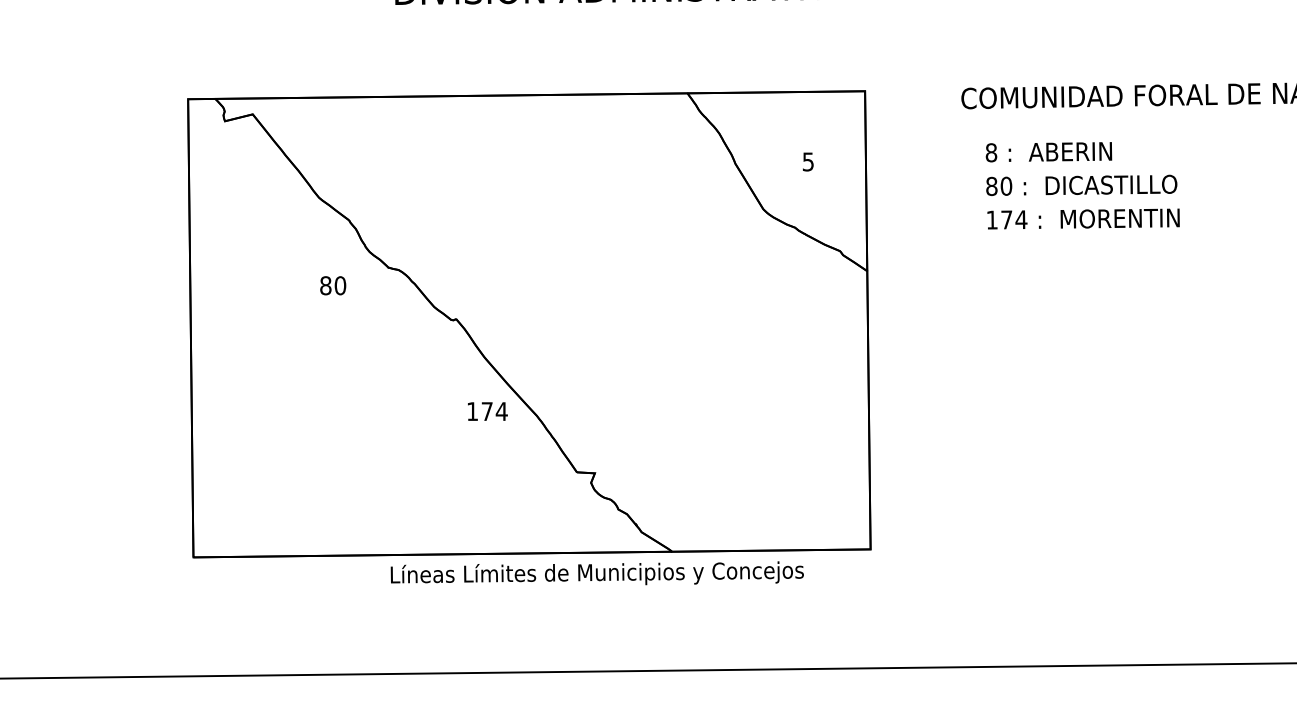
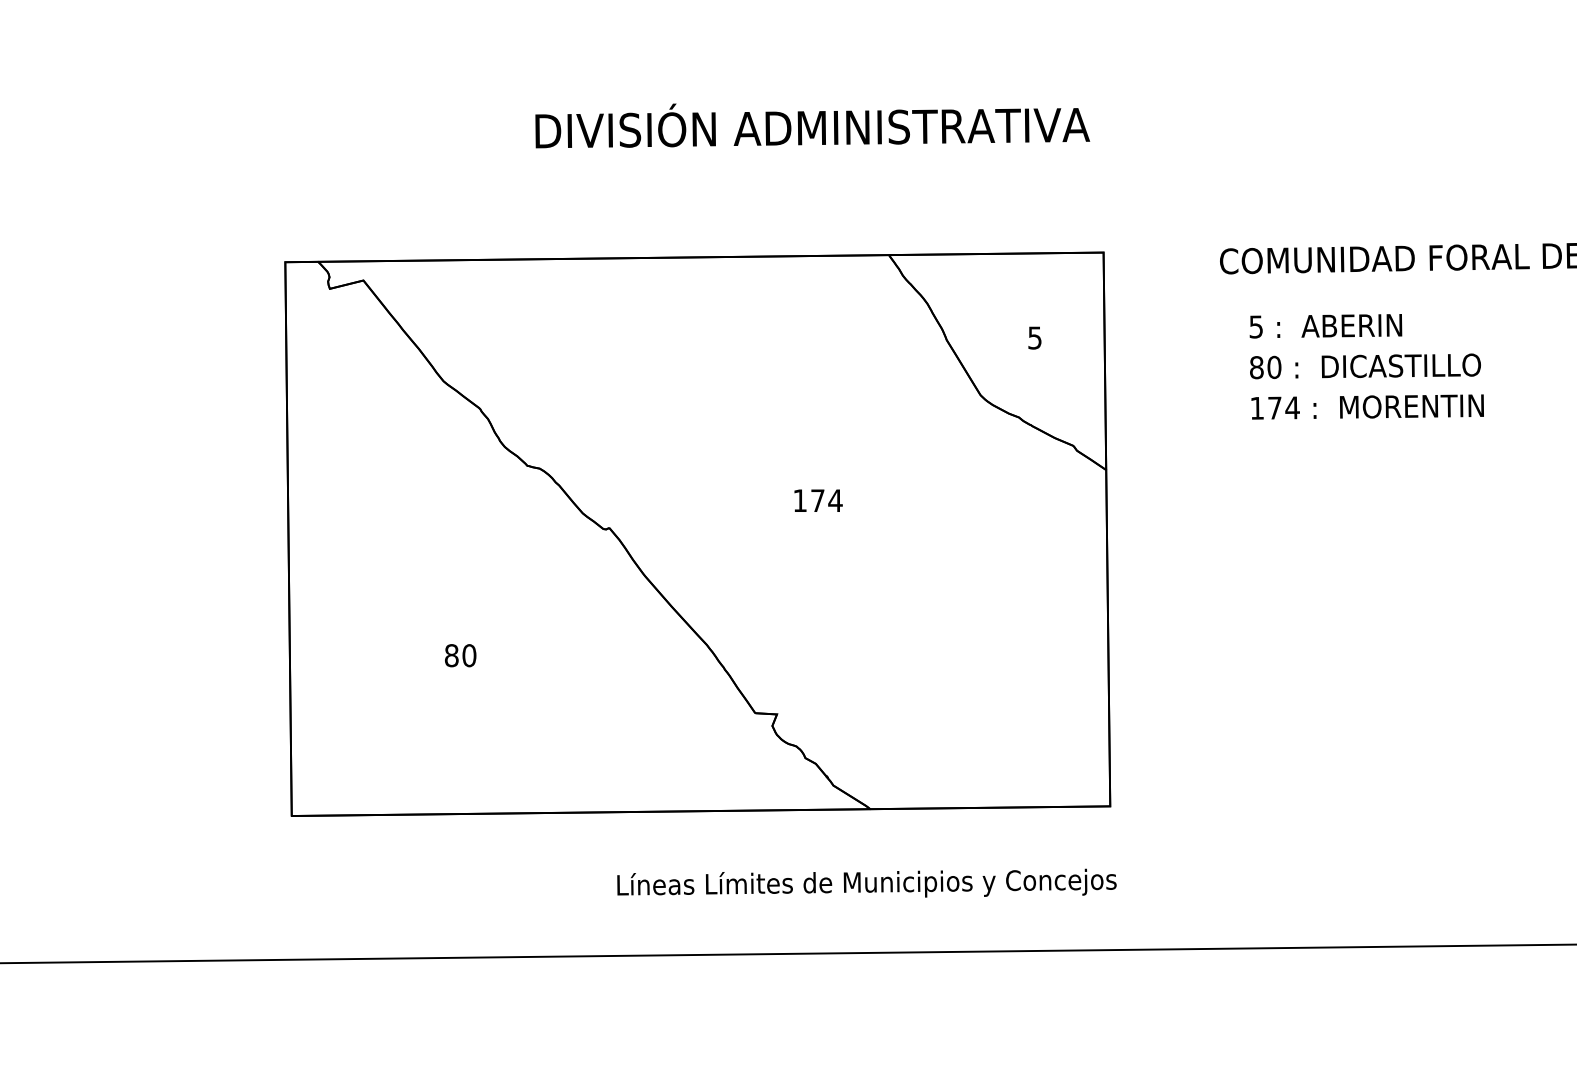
text: (991, 152) -> (1256, 326), 8 -> 5
text: (333, 285) -> (460, 655), moved
text: (487, 411) -> (818, 500), moved
text: (596, 572) -> (866, 882), moved

